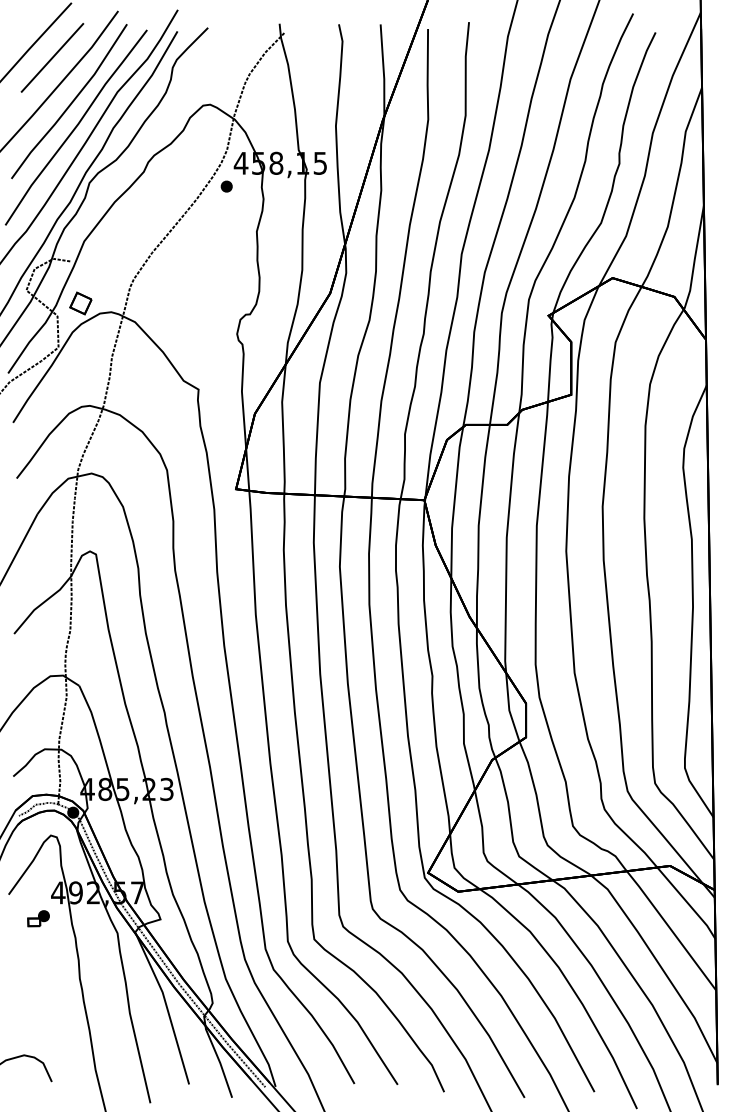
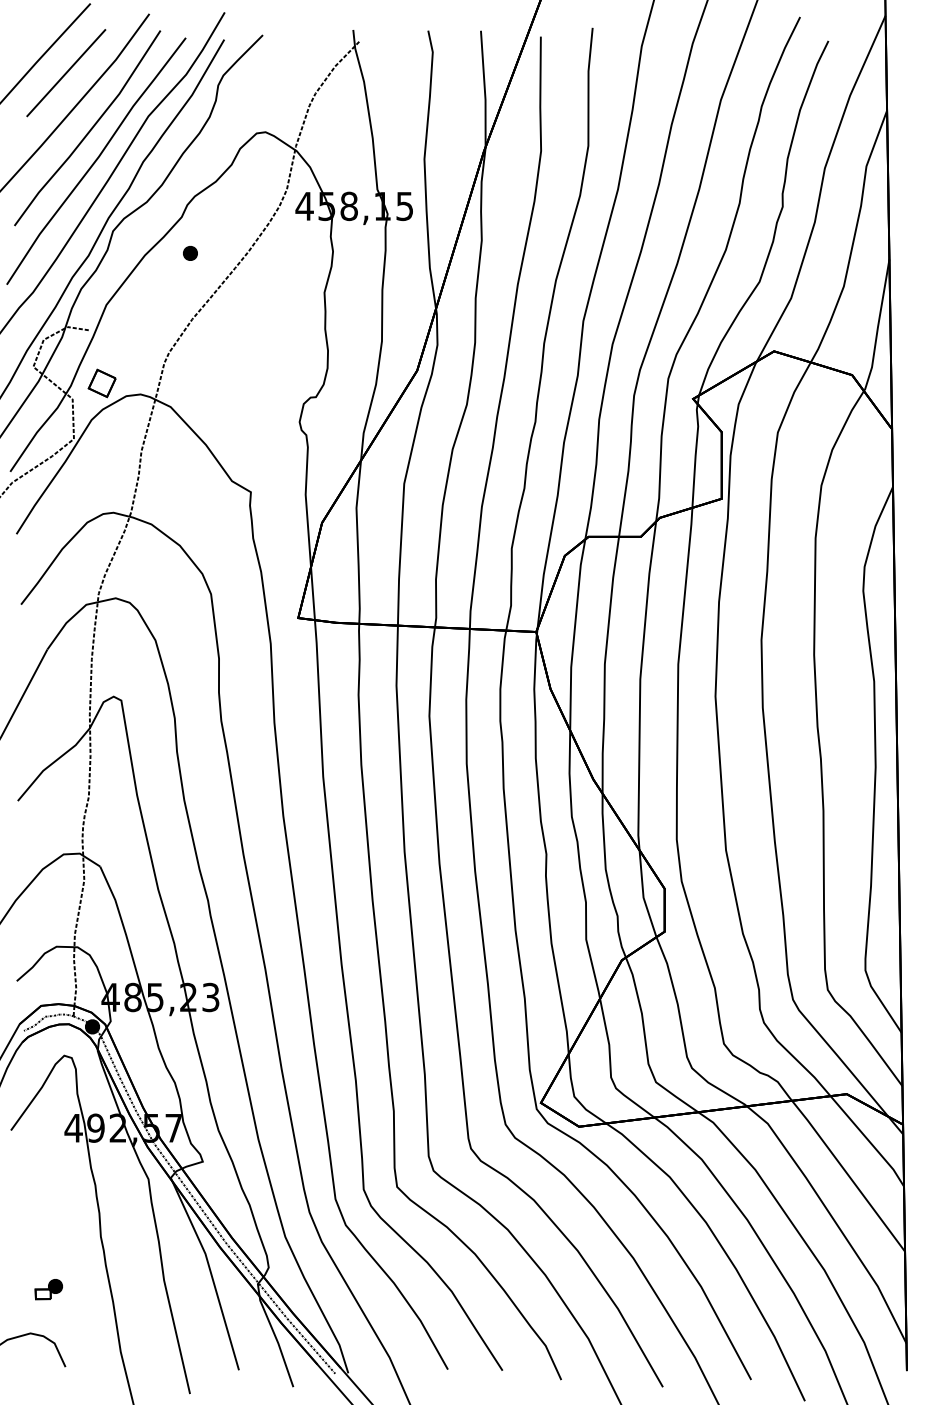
part: (226, 186) -> (190, 253), moved
part: (38, 918) -> (48, 1289), moved

